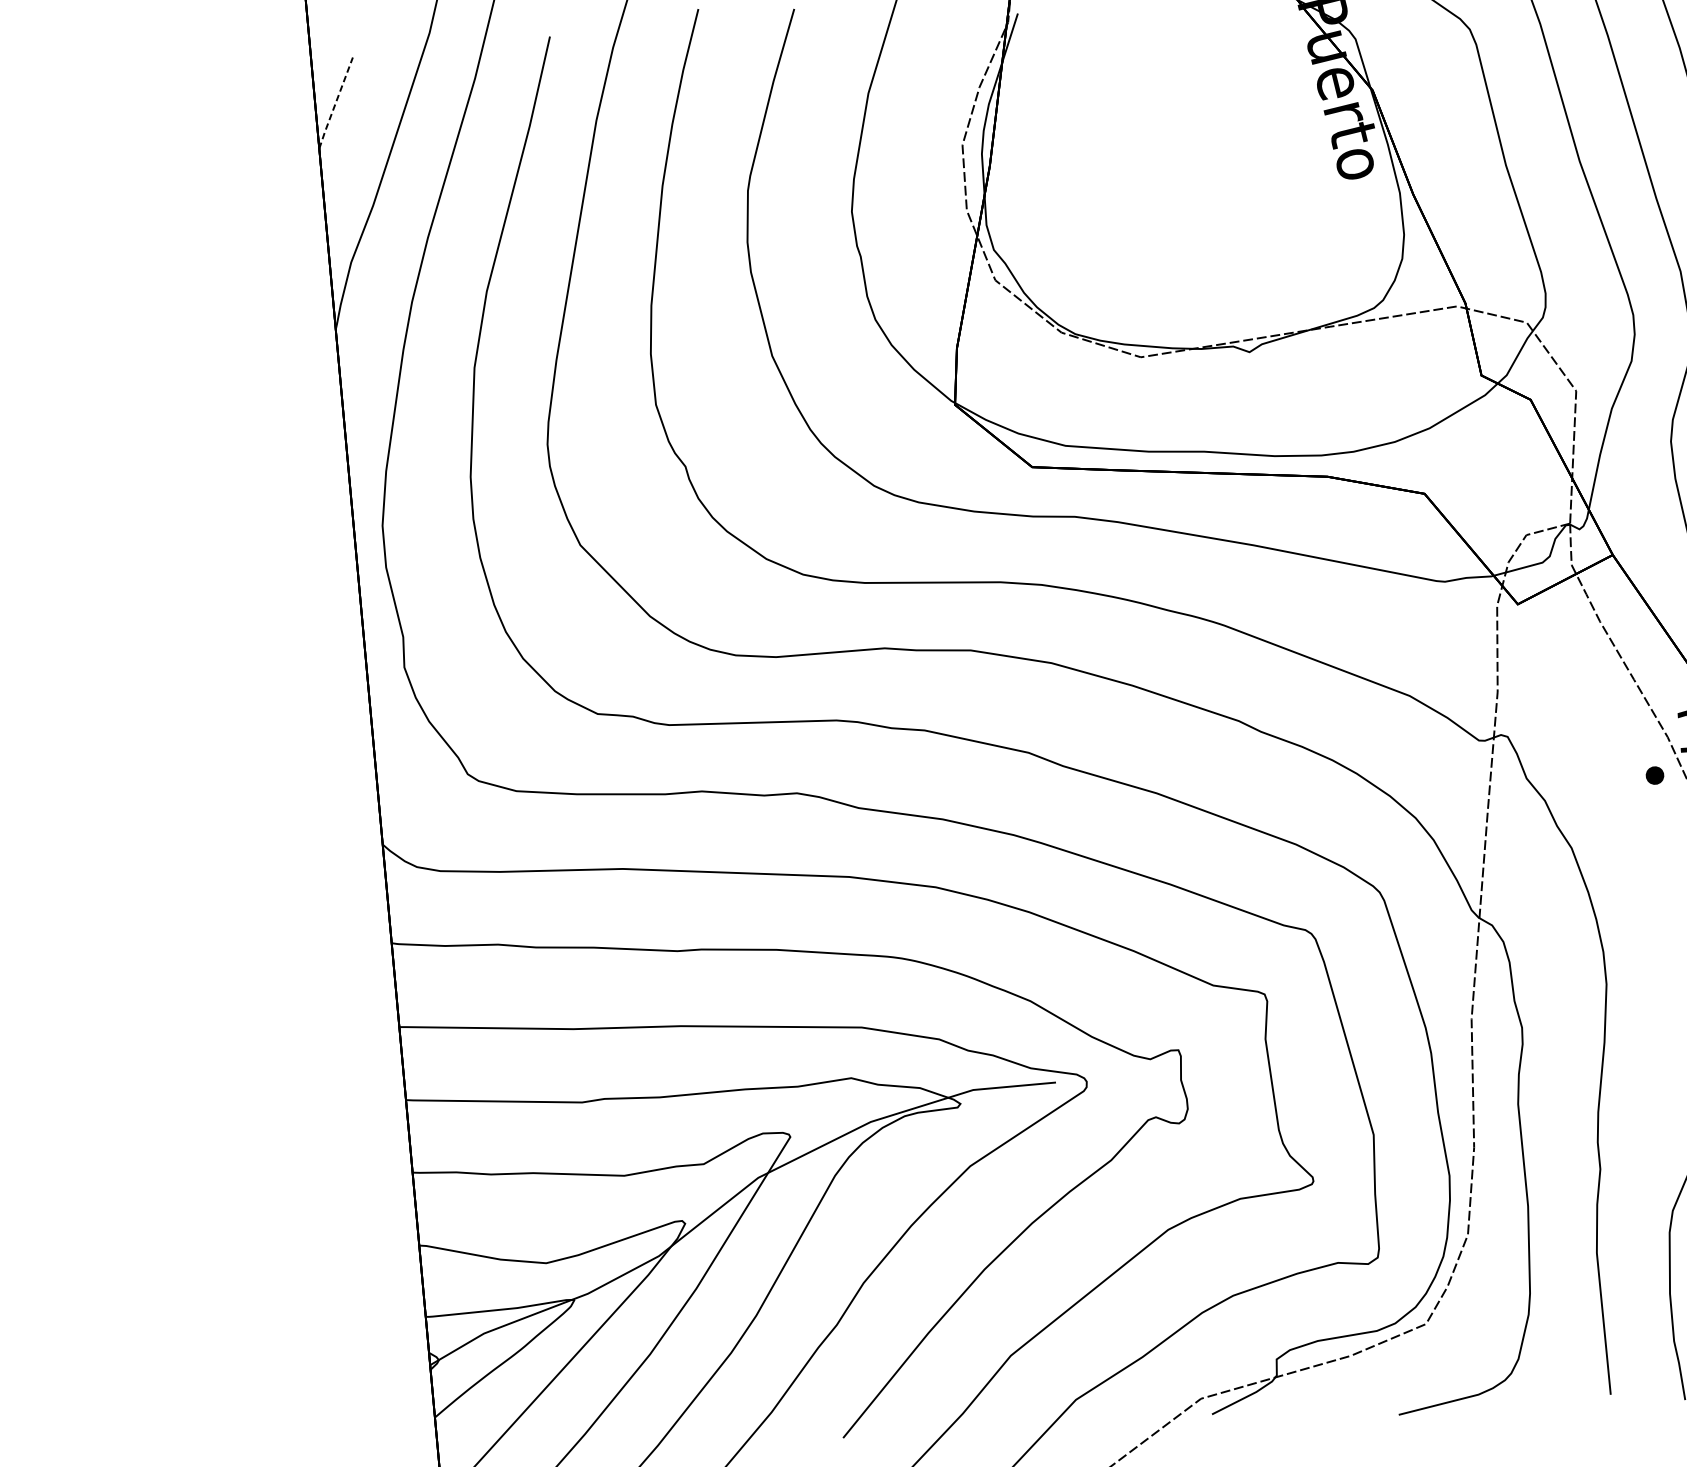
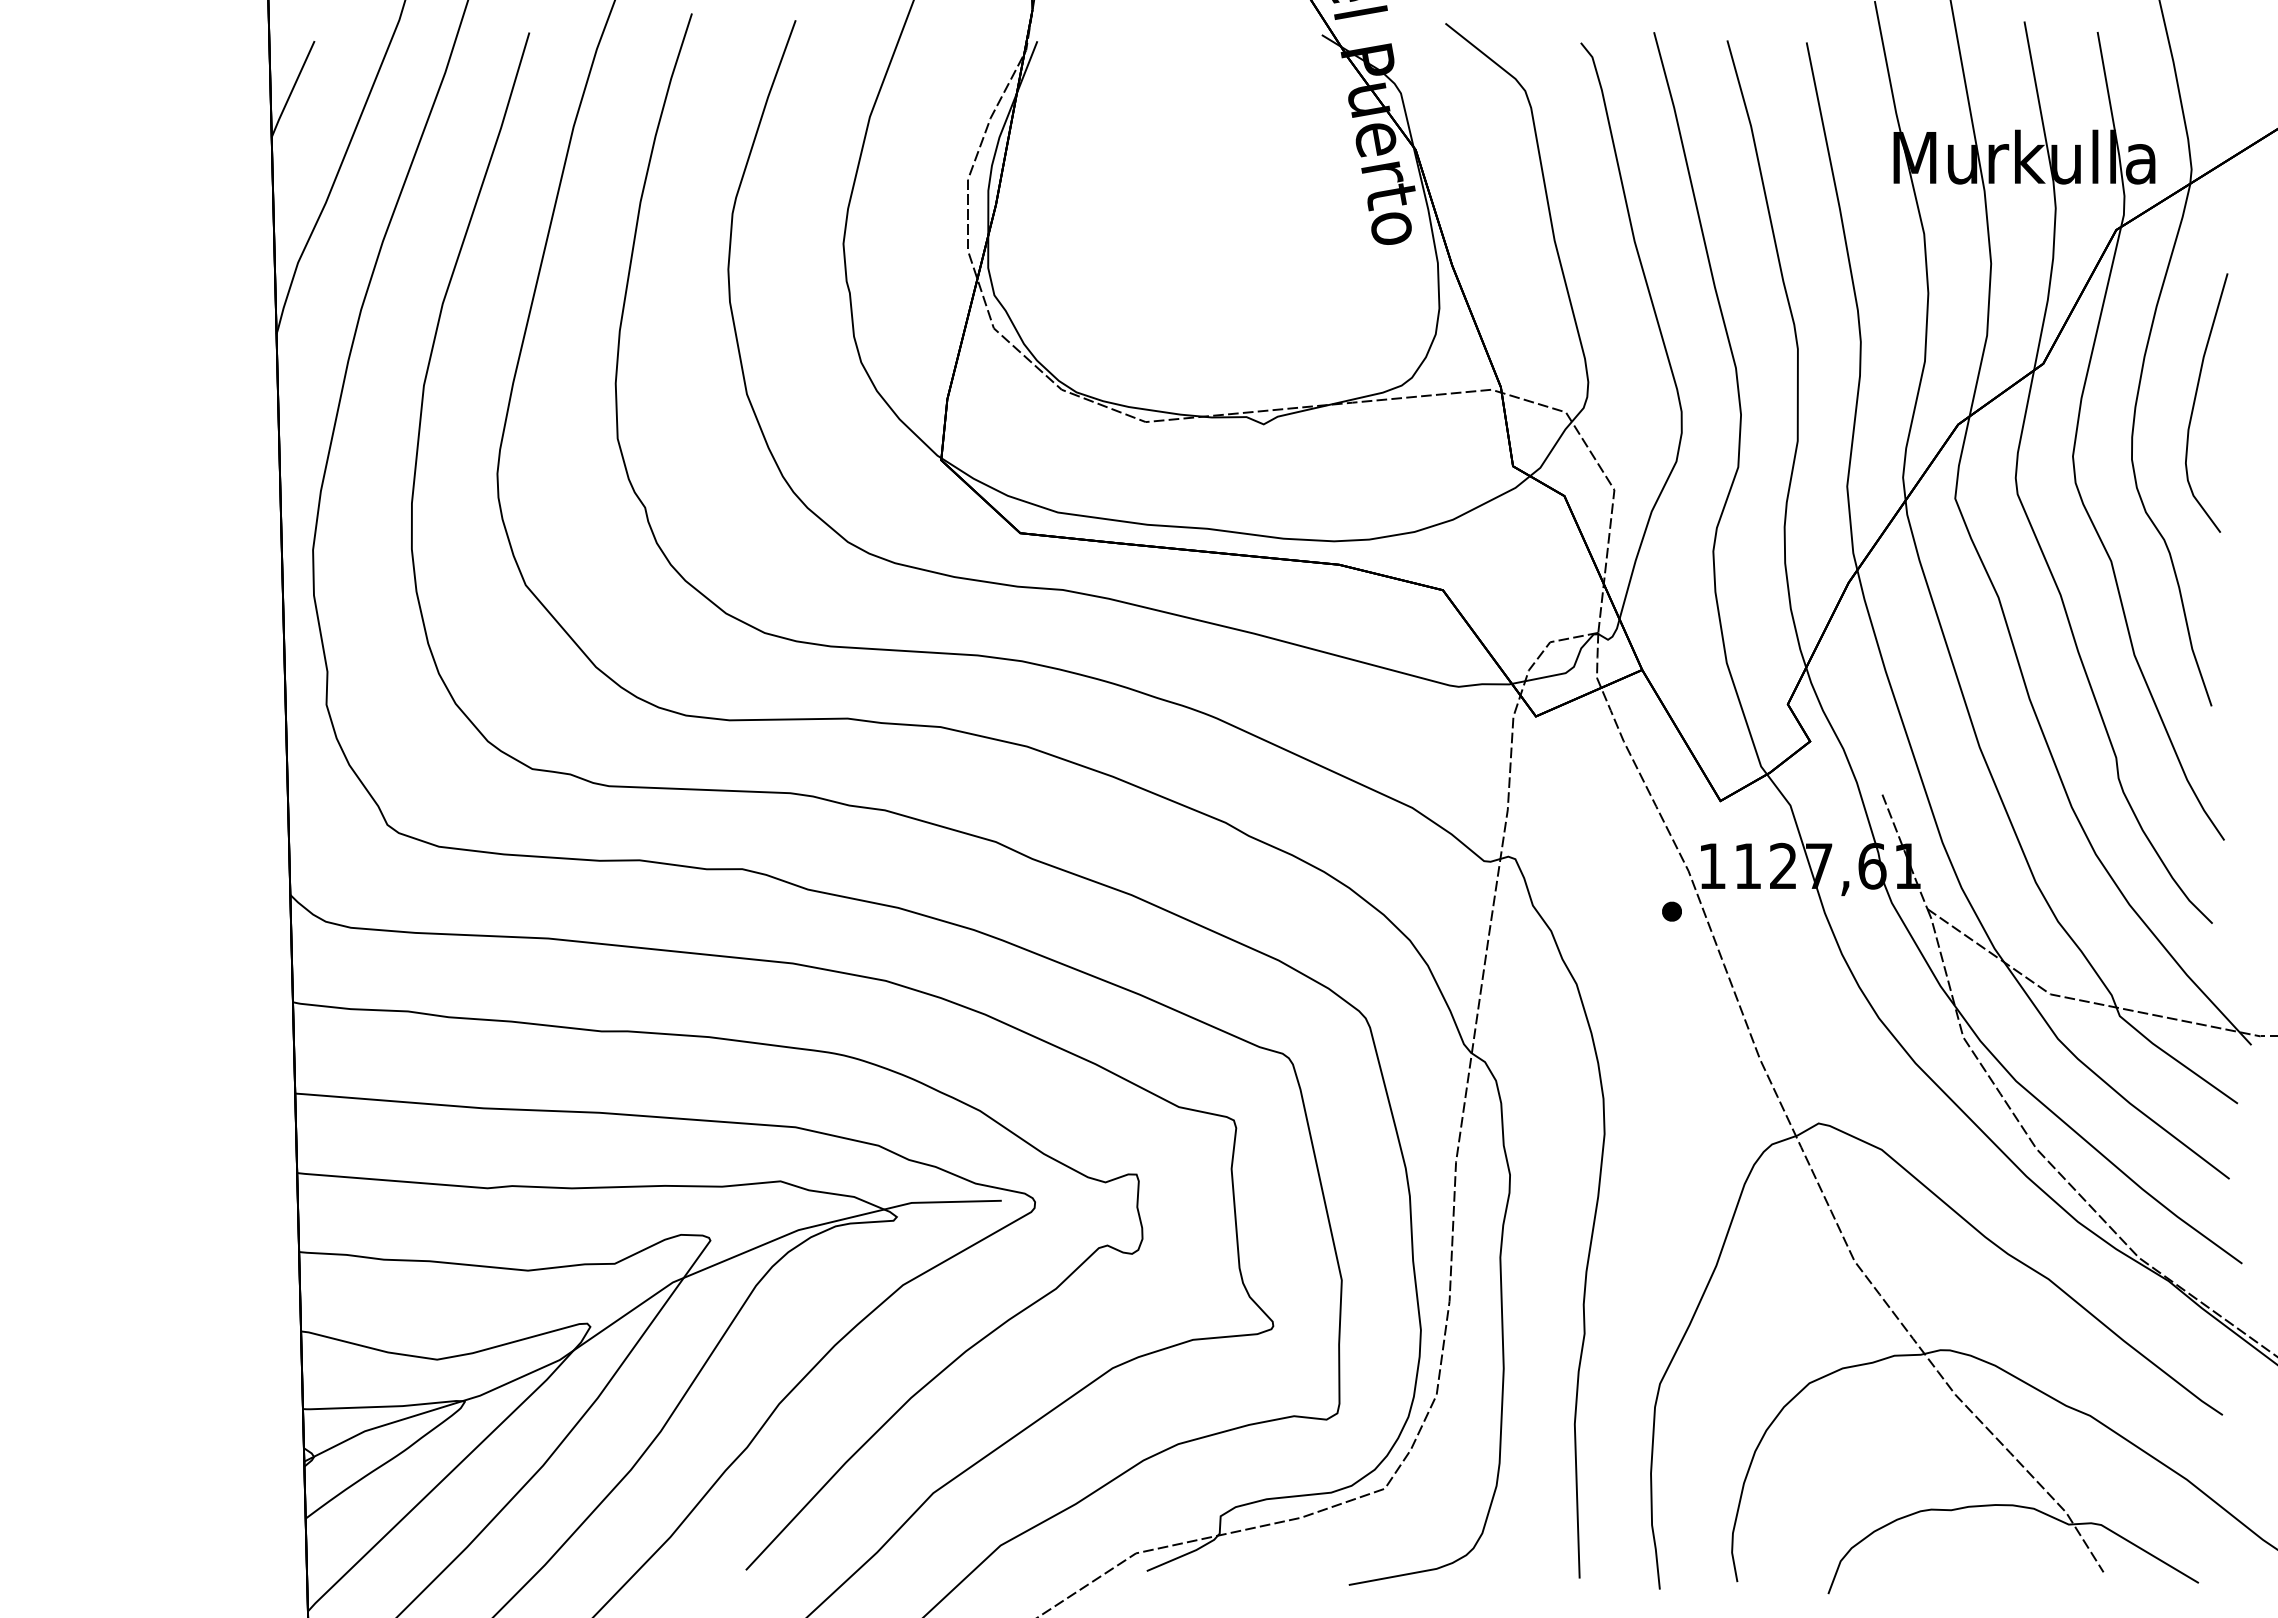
line: (335, 103) -> (292, 89), dashed -> solid

